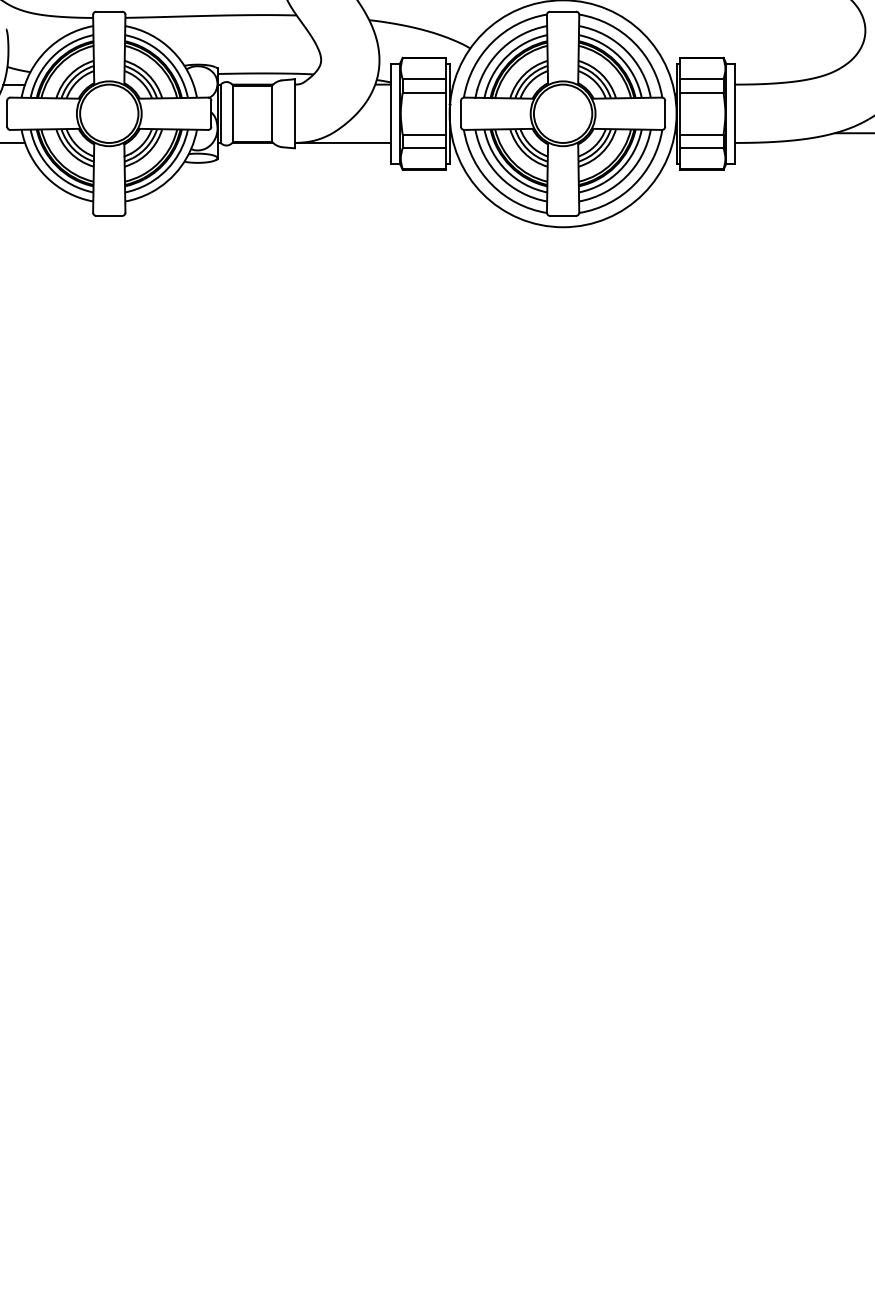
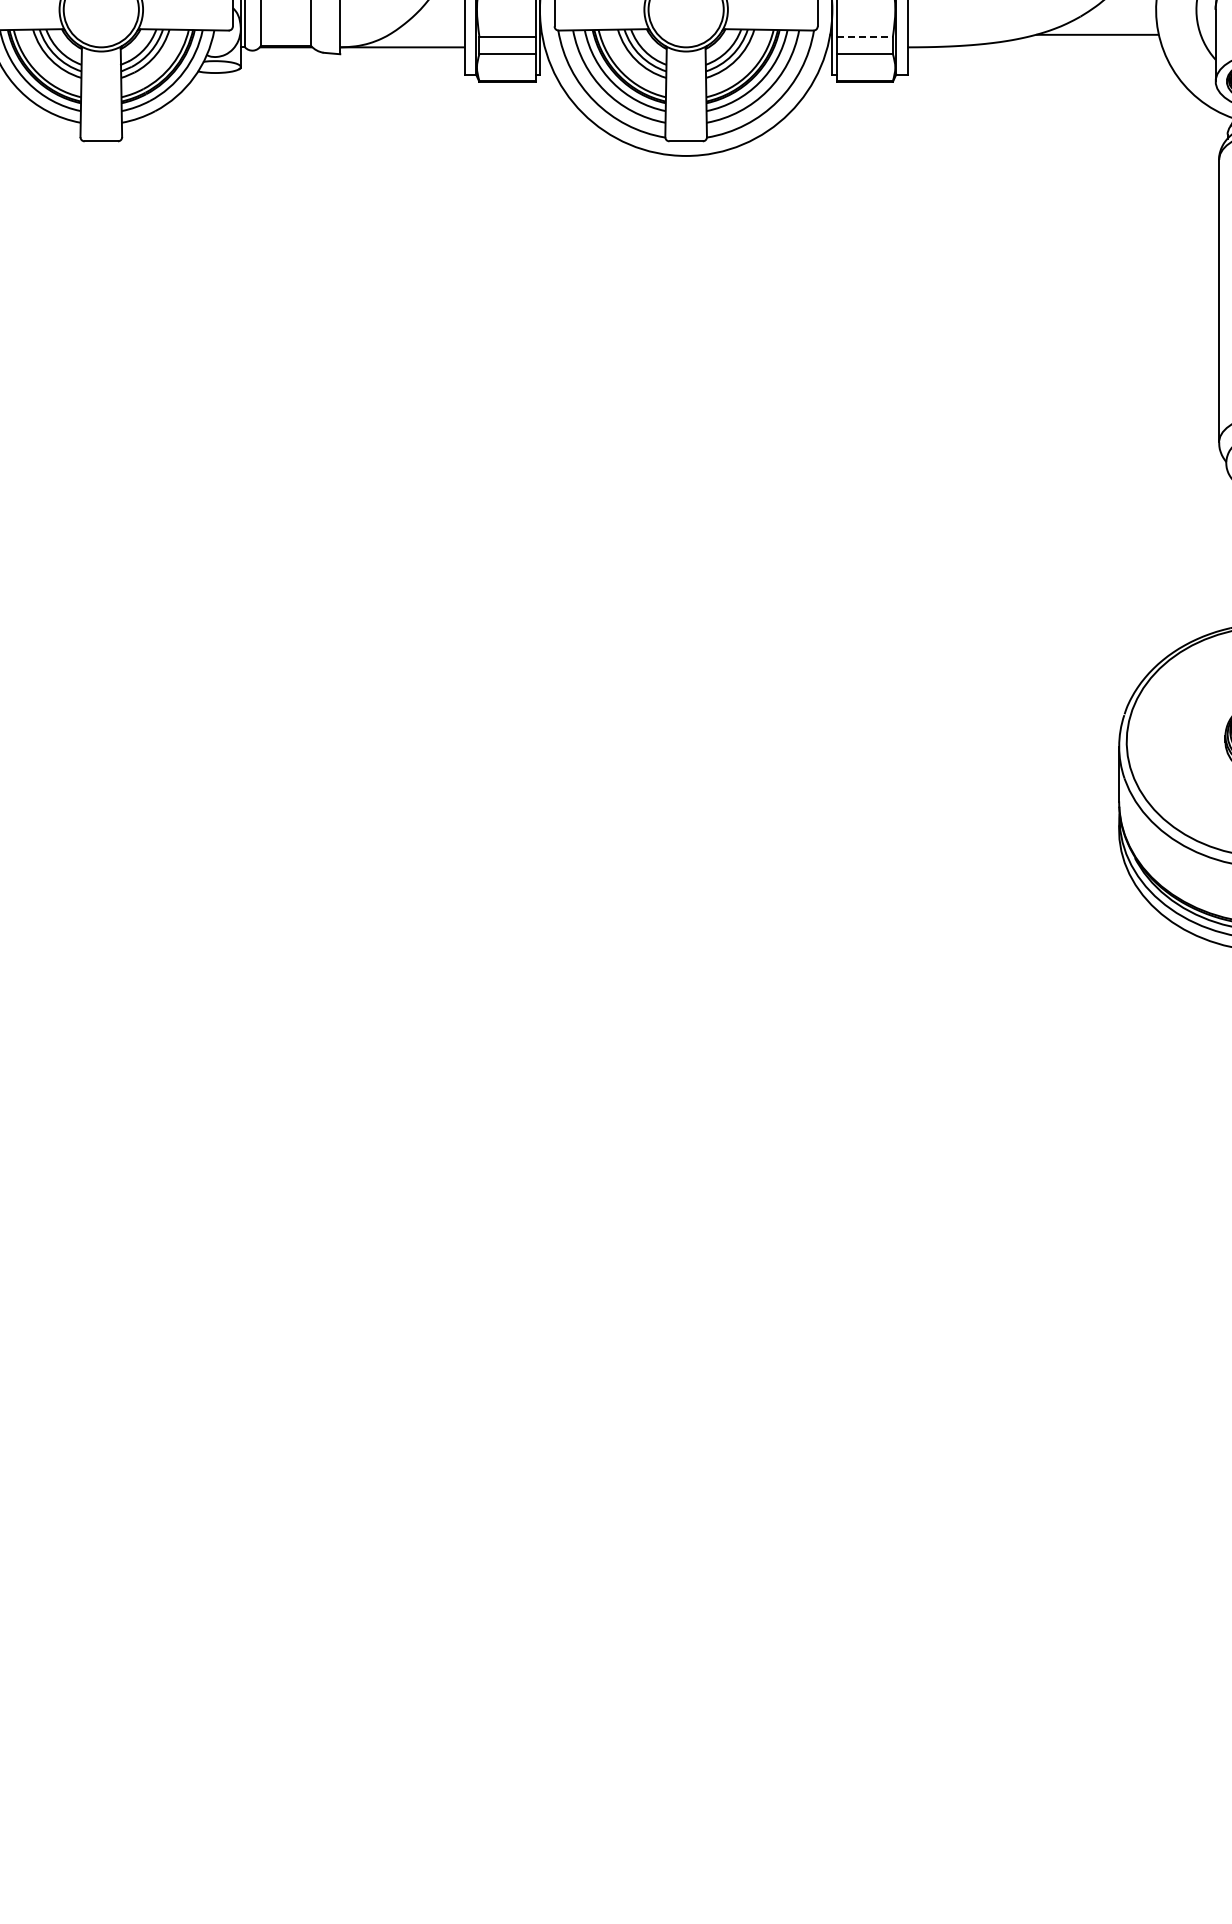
line: (702, 134) -> (865, 36), solid -> dashed

